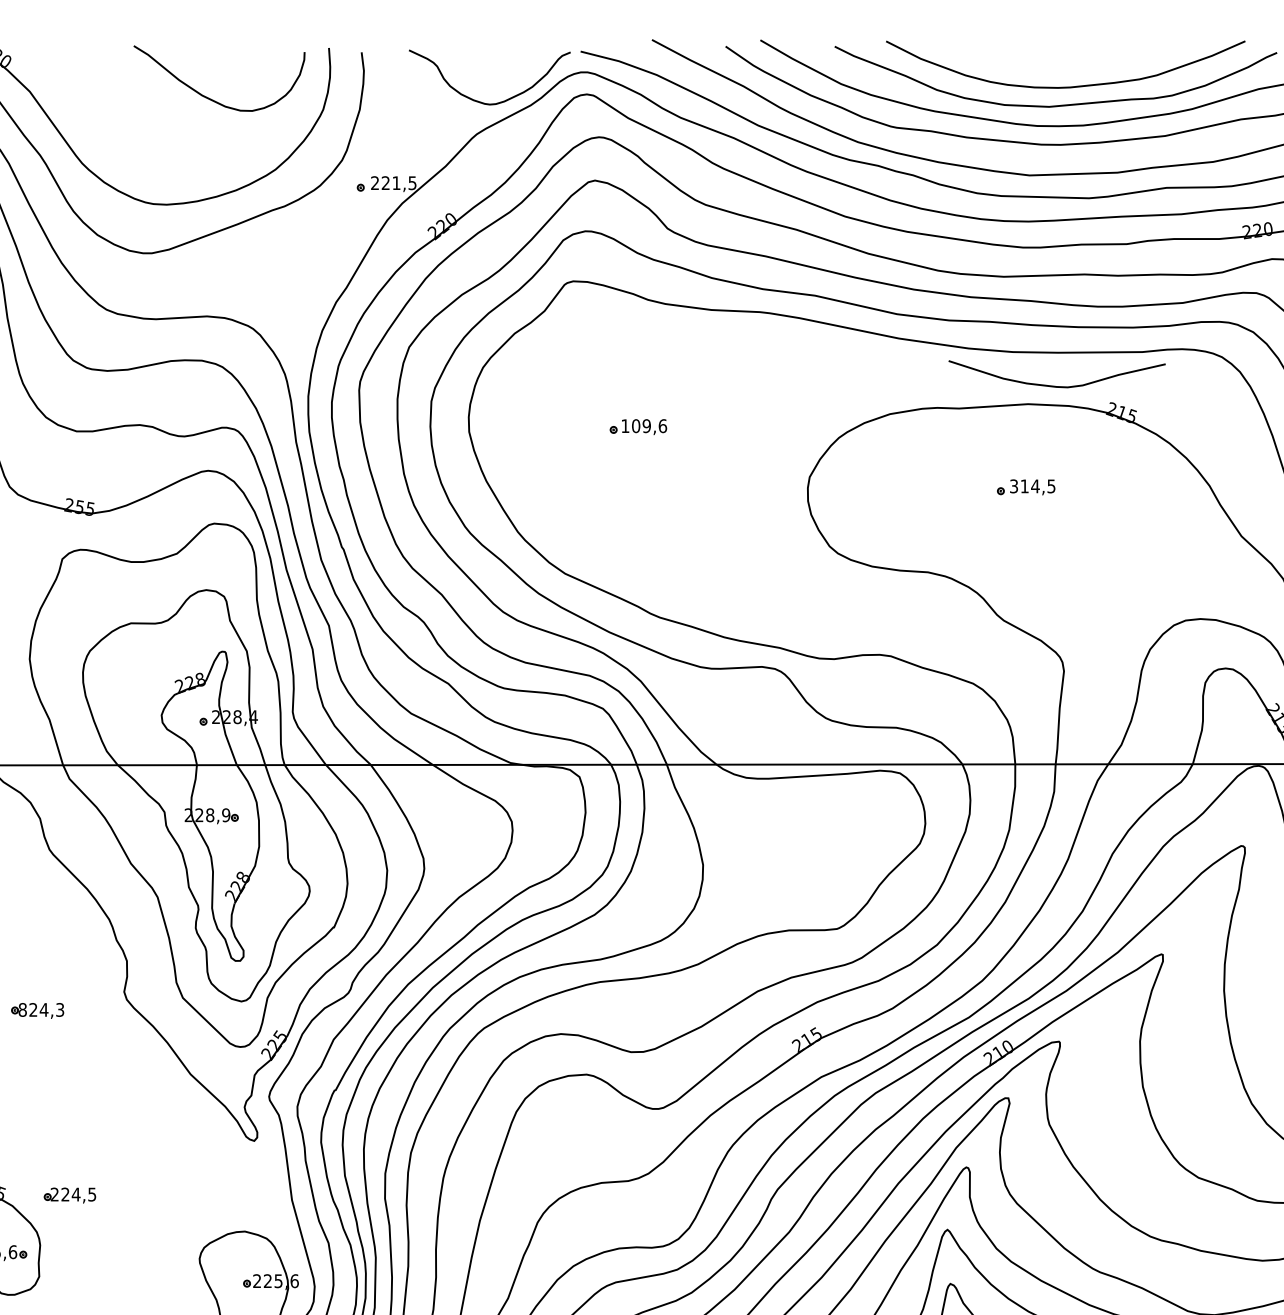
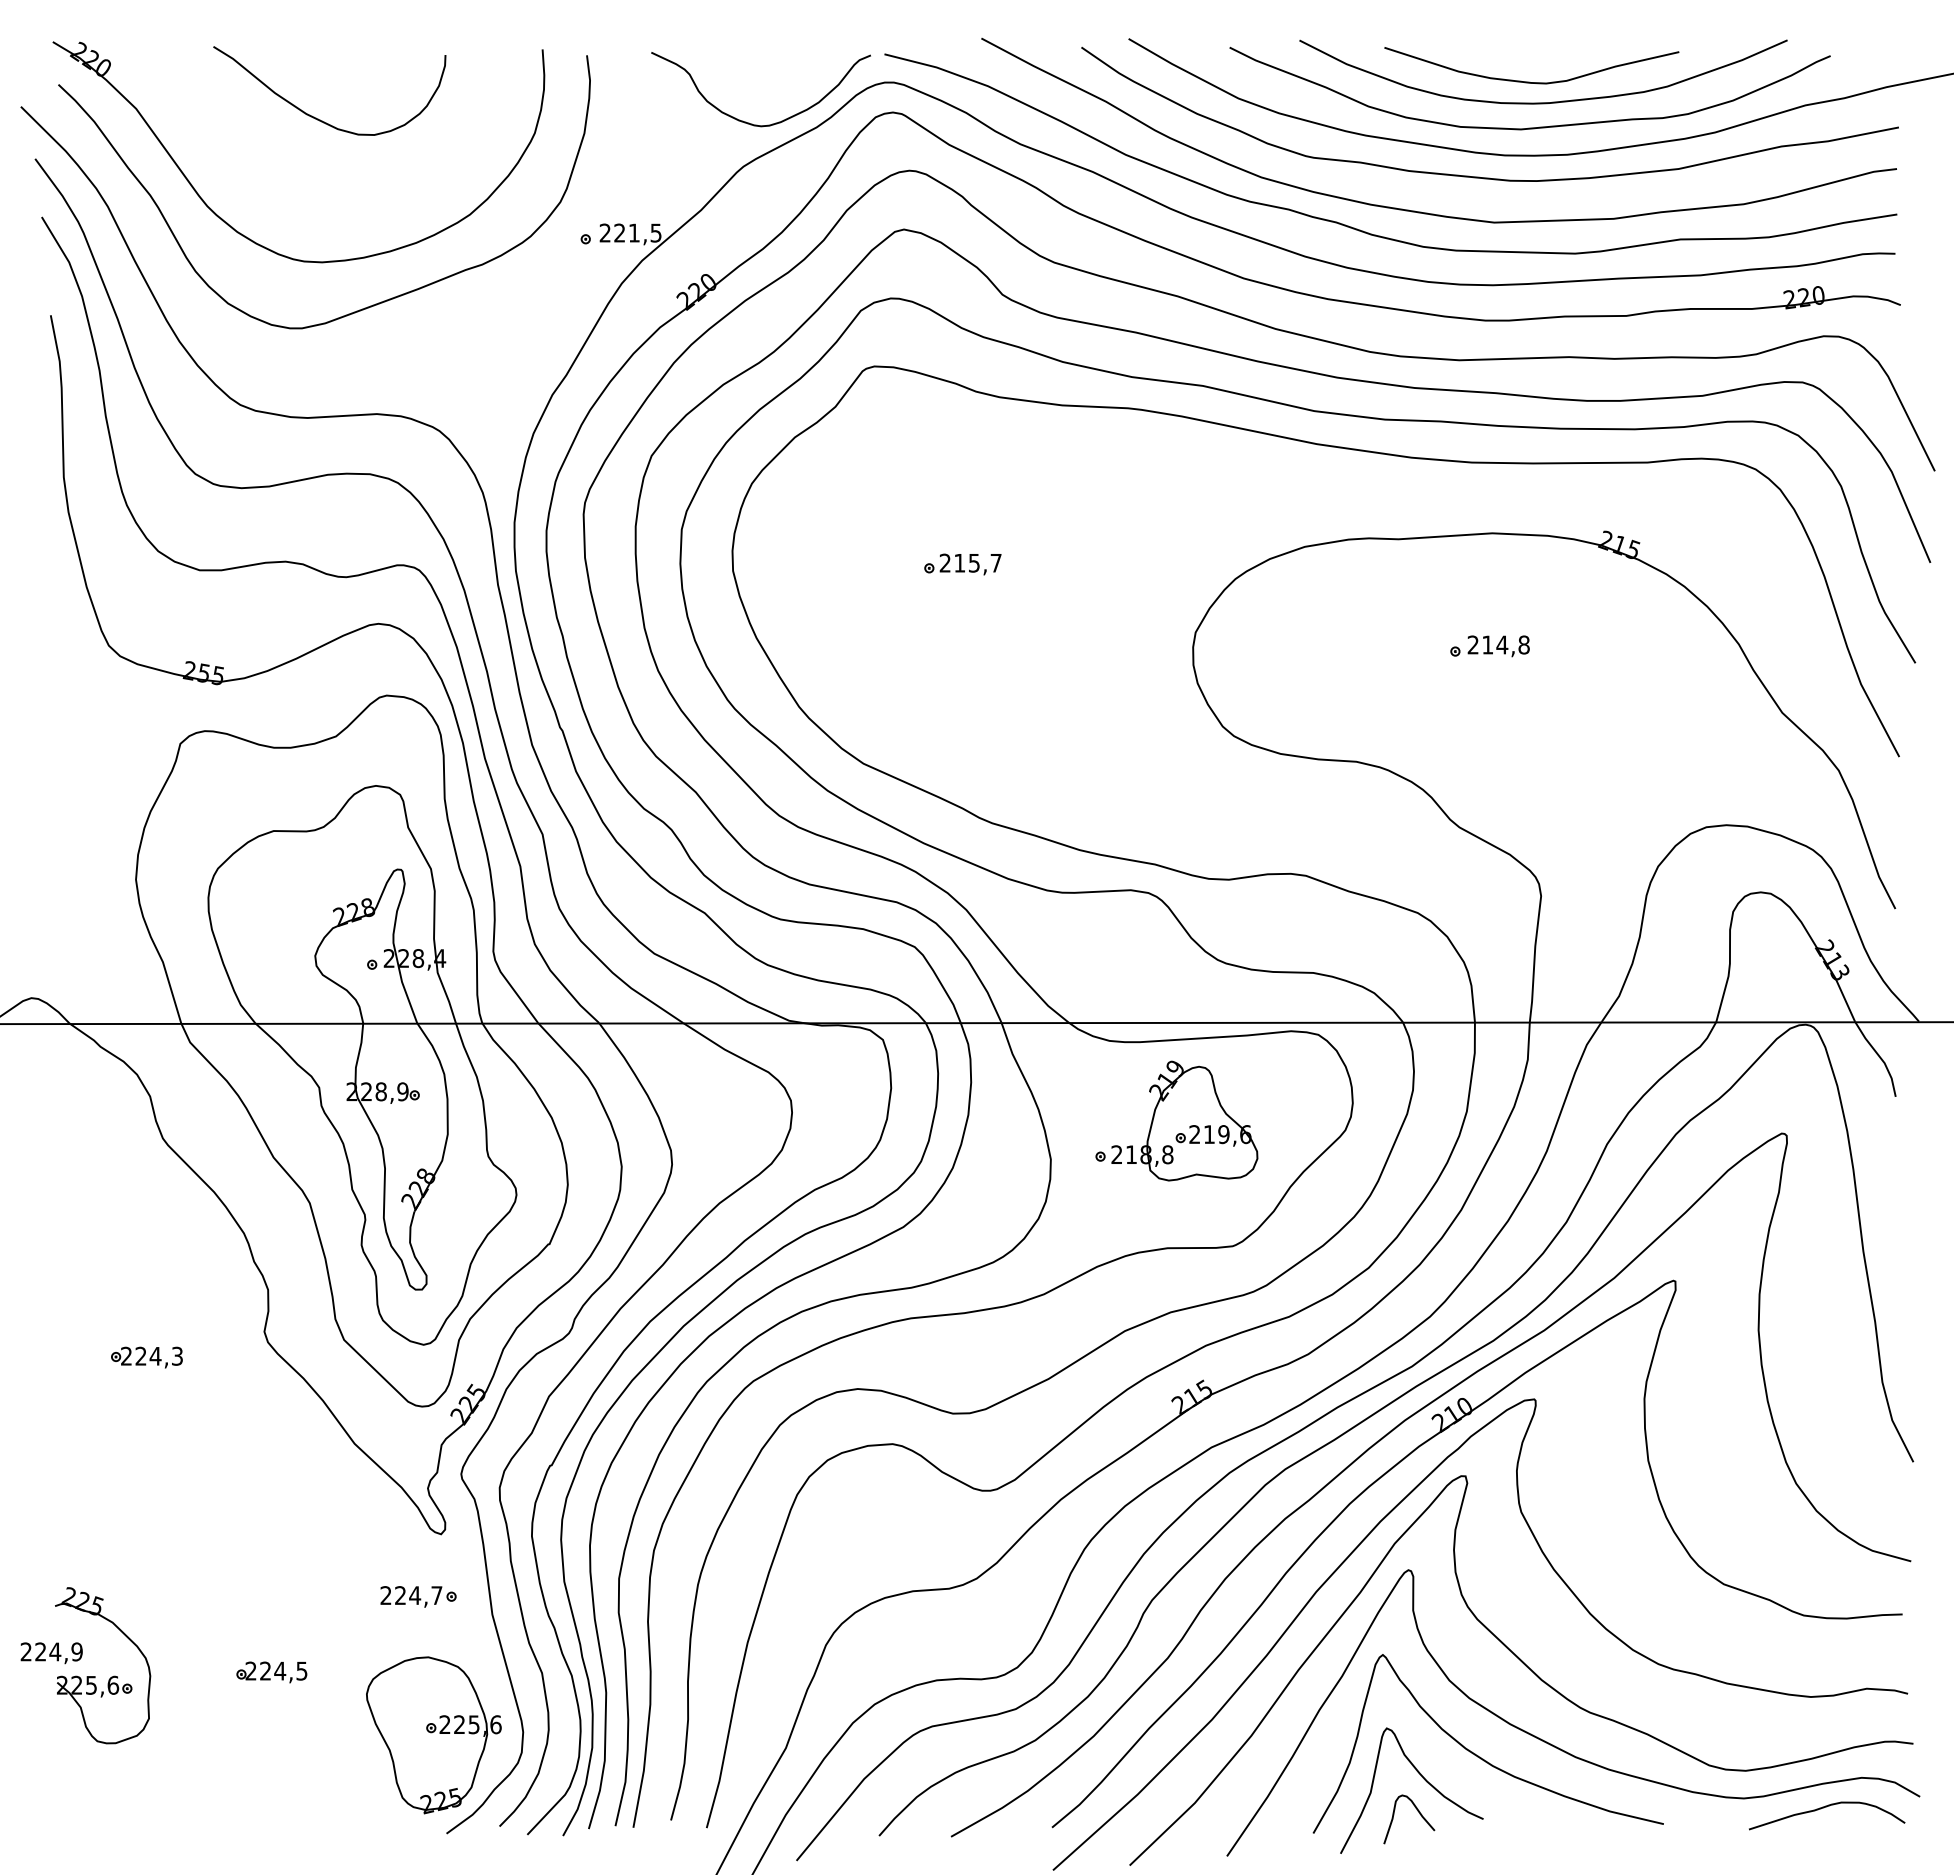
curve: (209, 98) -> (316, 117), moved
curve: (1055, 385) -> (1529, 81), moved
text: (643, 425) -> (970, 562), 109,6 -> 215,7
text: (1032, 486) -> (1498, 644), 314,5 -> 214,8
part: (795, 836) -> (1176, 1120), added
text: (22, 1009) -> (126, 1355), 824,3 -> 224,3
part: (237, 1186) -> (418, 1596), added
part: (69, 1195) -> (271, 1672), moved

